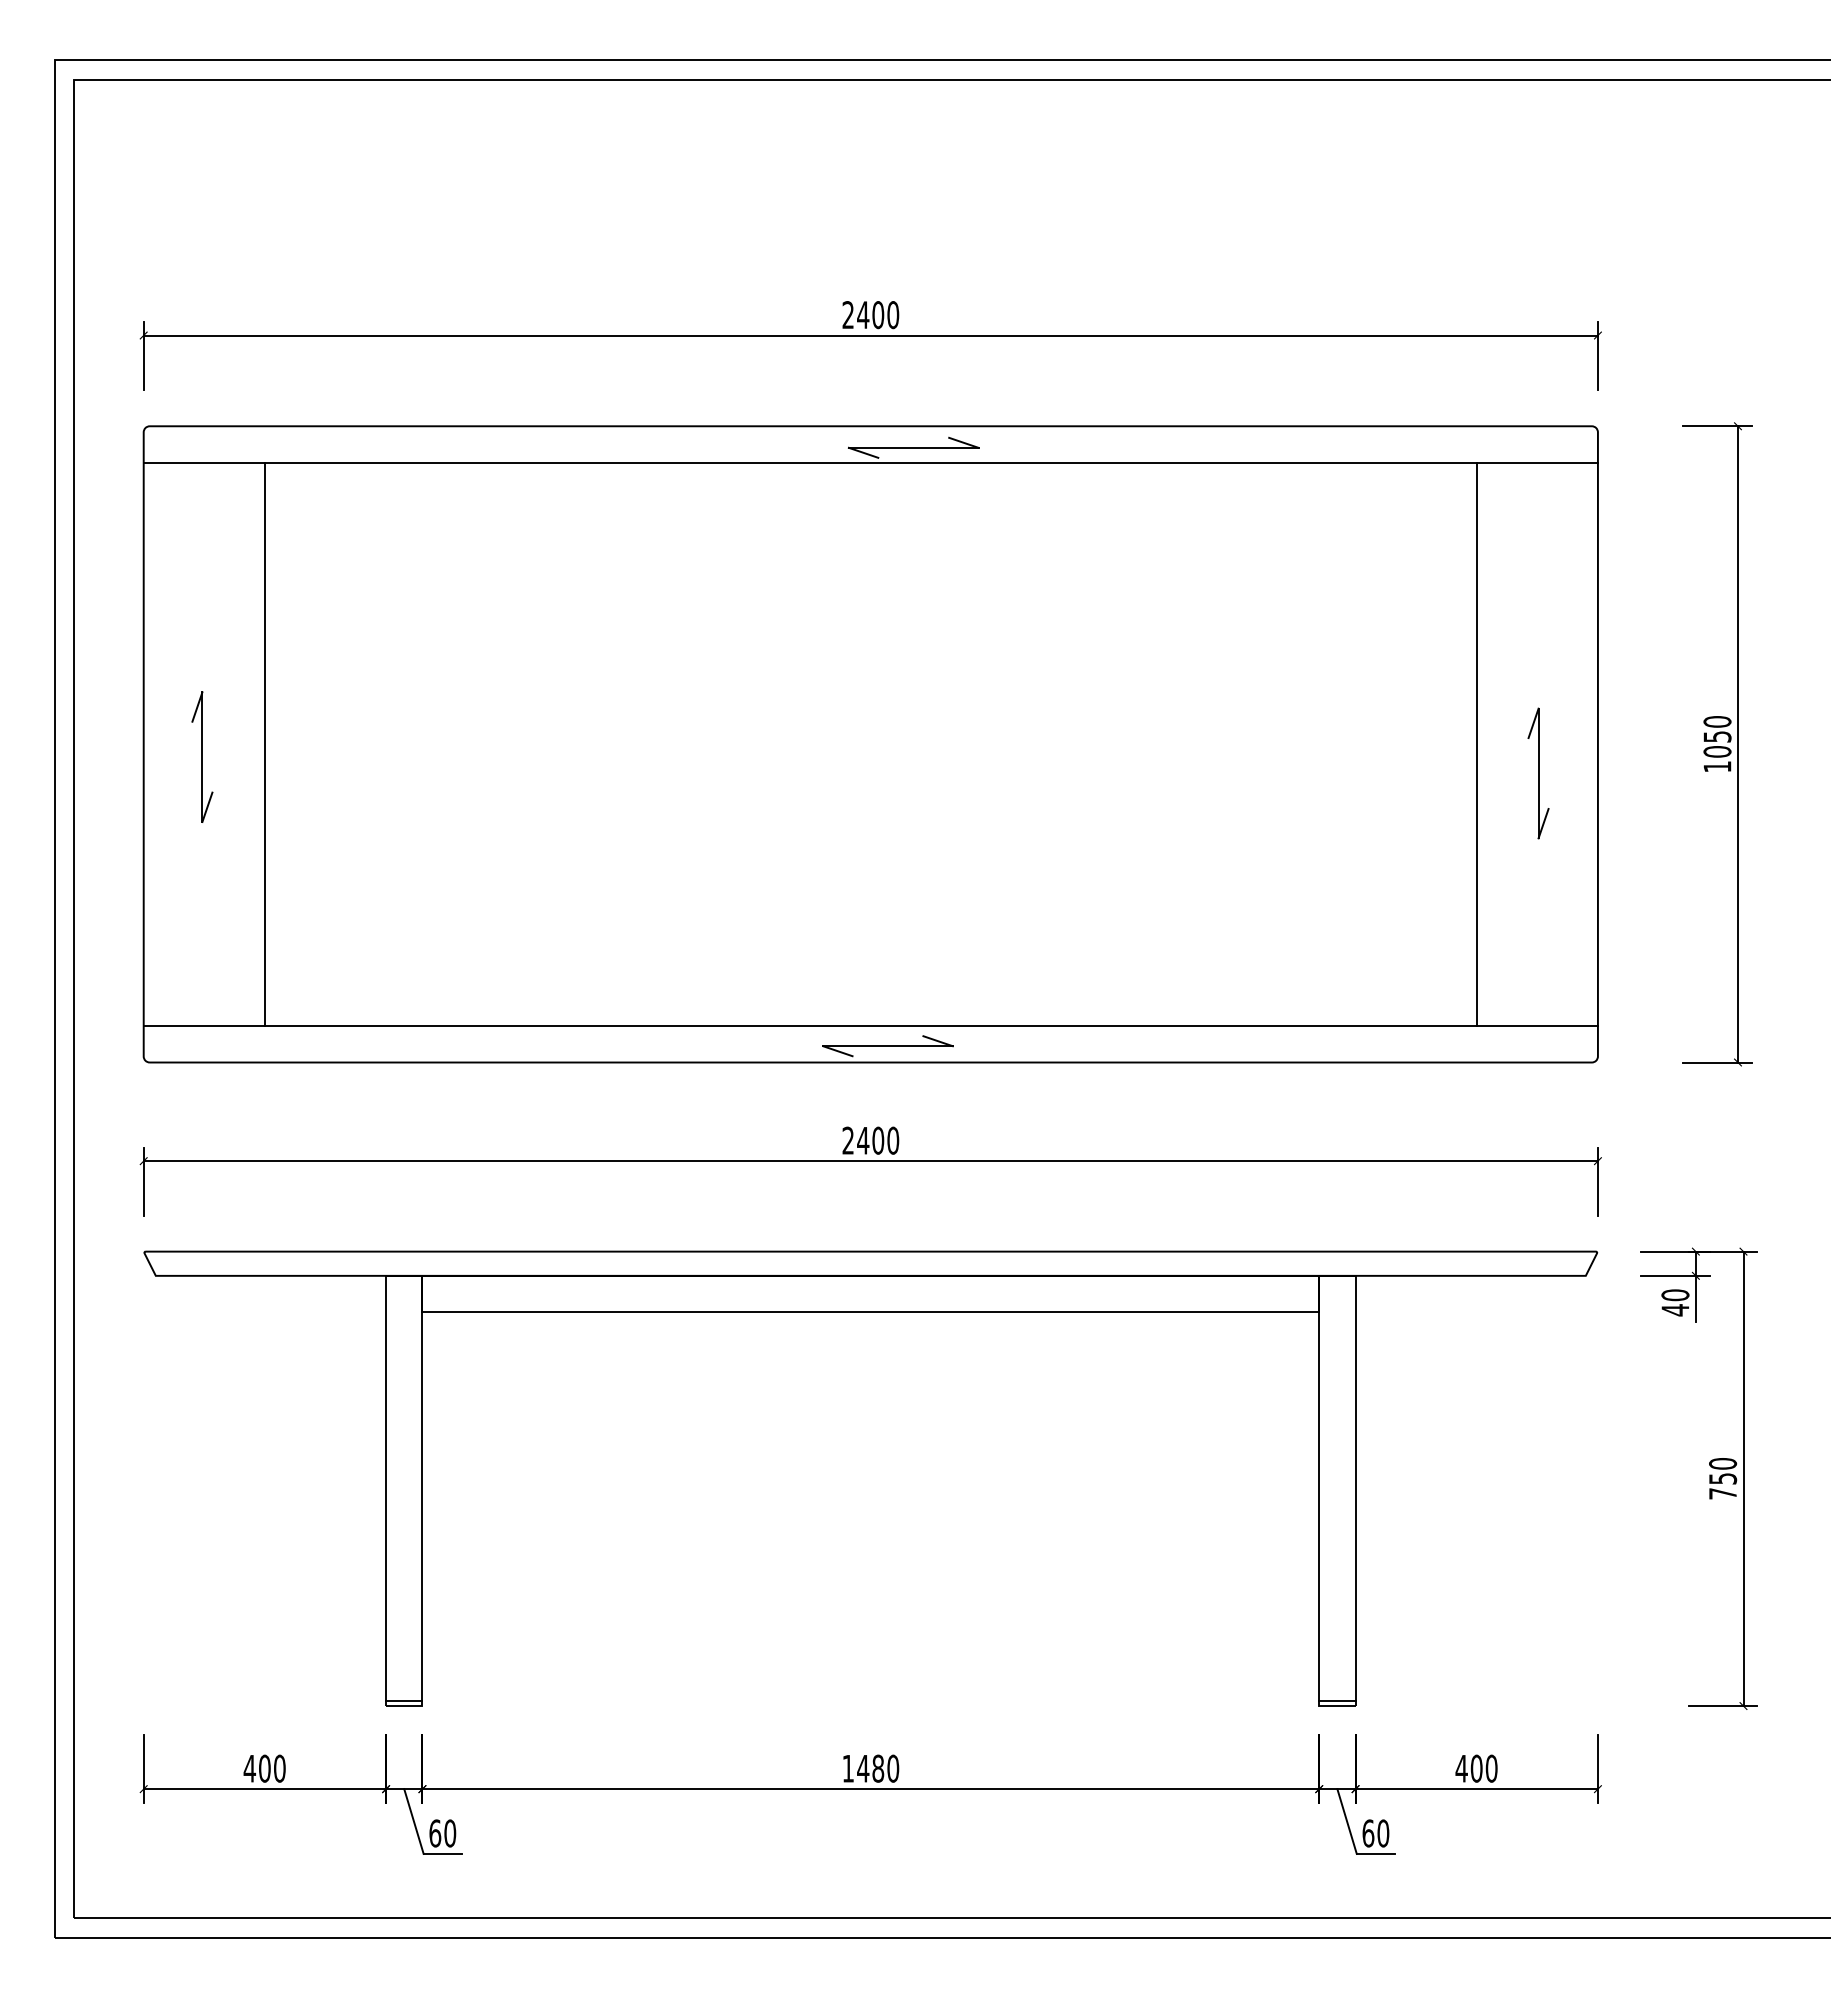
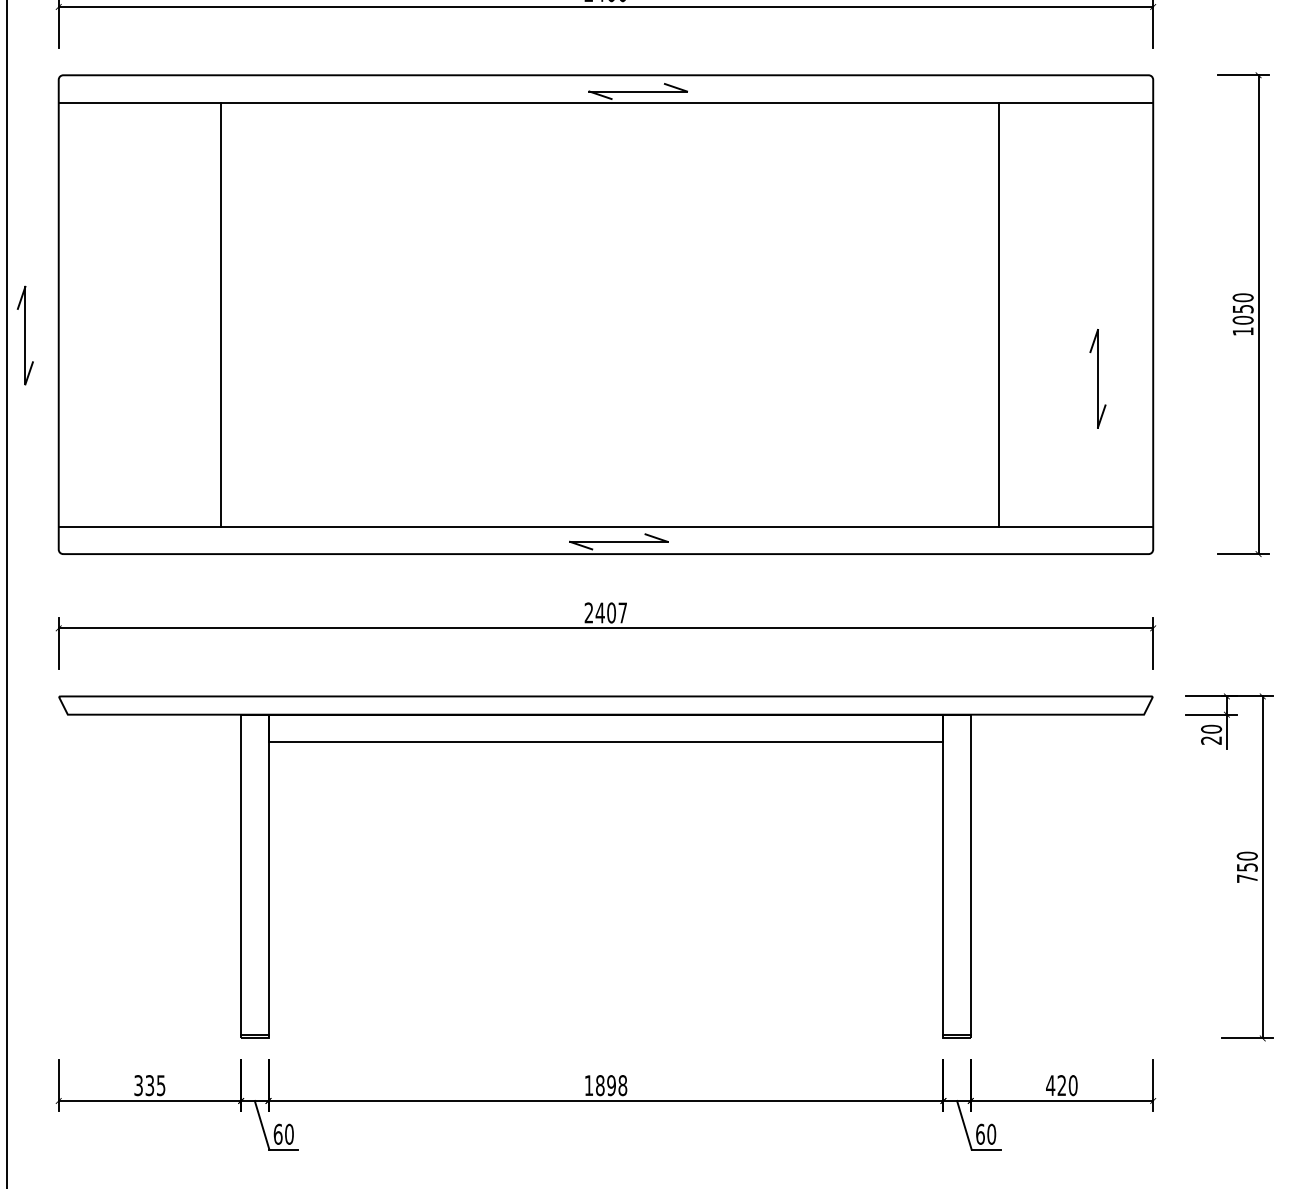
line: (264, 744) -> (221, 314), moved
line: (1476, 744) -> (998, 314), moved
part: (202, 756) -> (25, 335), moved
part: (1538, 773) -> (1097, 378), moved
text: (893, 1140) -> (623, 612), 2400 -> 2407
text: (1674, 1310) -> (1210, 740), 40 -> 20
text: (264, 1768) -> (149, 1085), 400 -> 335
text: (878, 1768) -> (611, 1085), 1480 -> 1898
text: (1476, 1768) -> (1061, 1085), 400 -> 420

